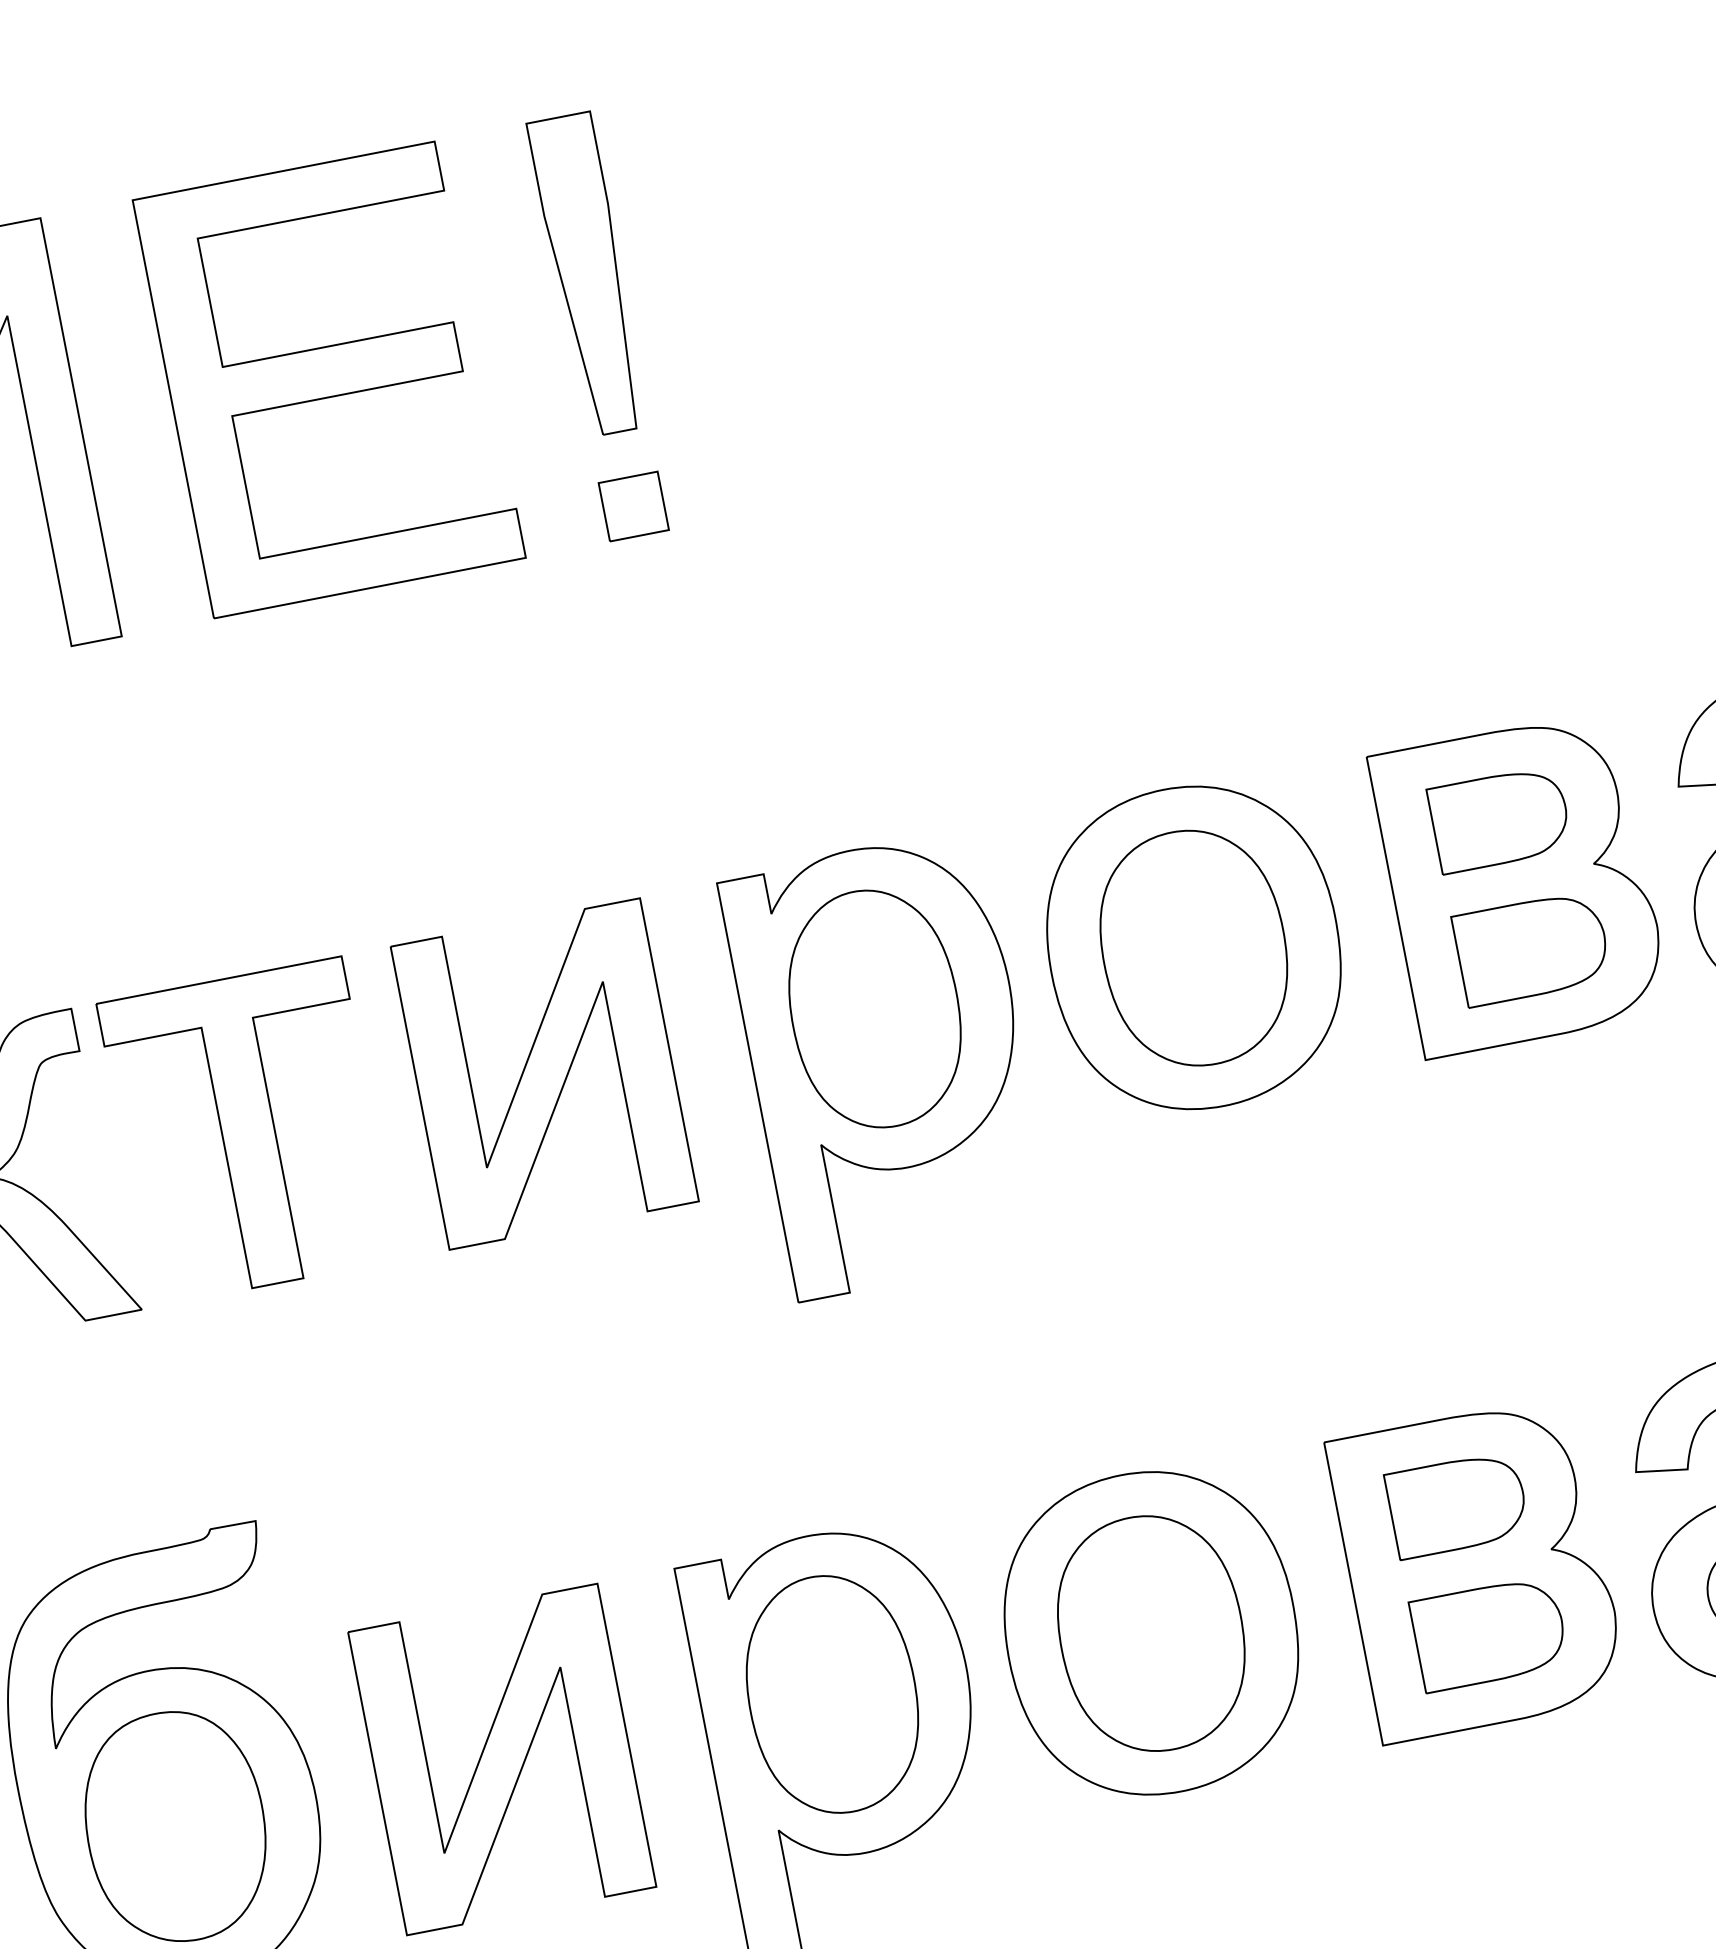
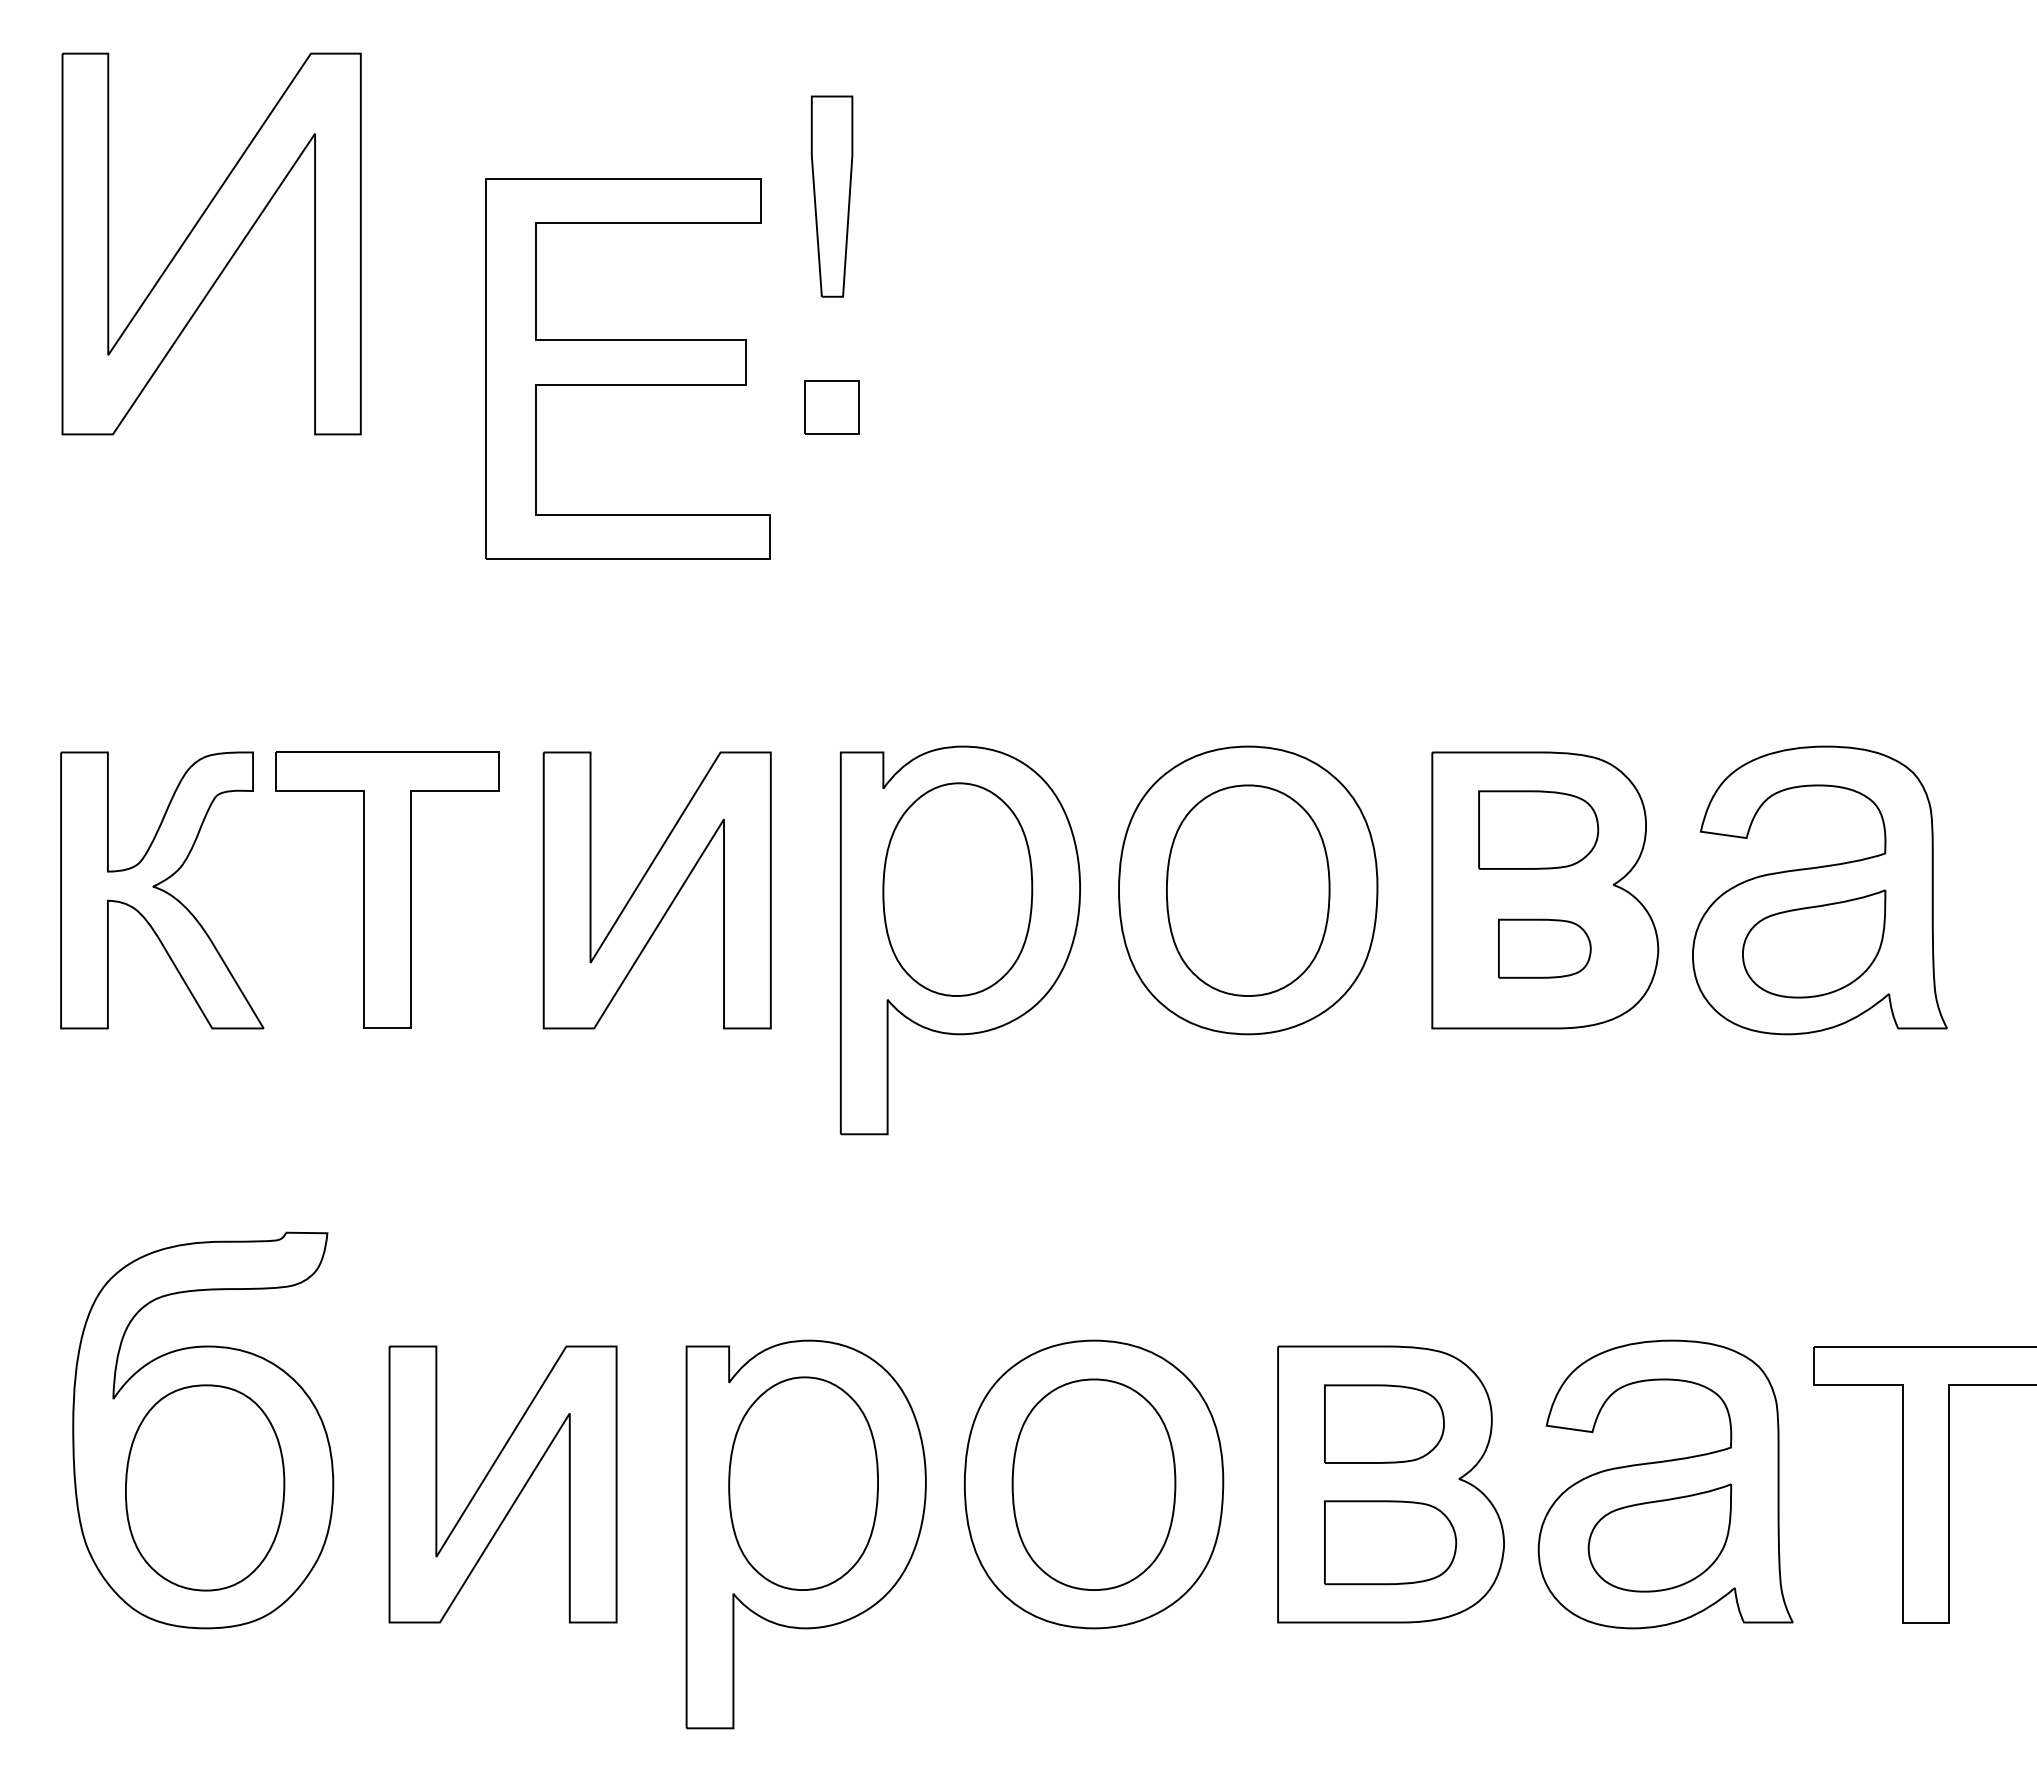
part: (587, 274) -> (831, 196), size x0.7
part: (328, 378) -> (627, 368), moved
part: (1531, 948) -> (1544, 948), size x0.7

